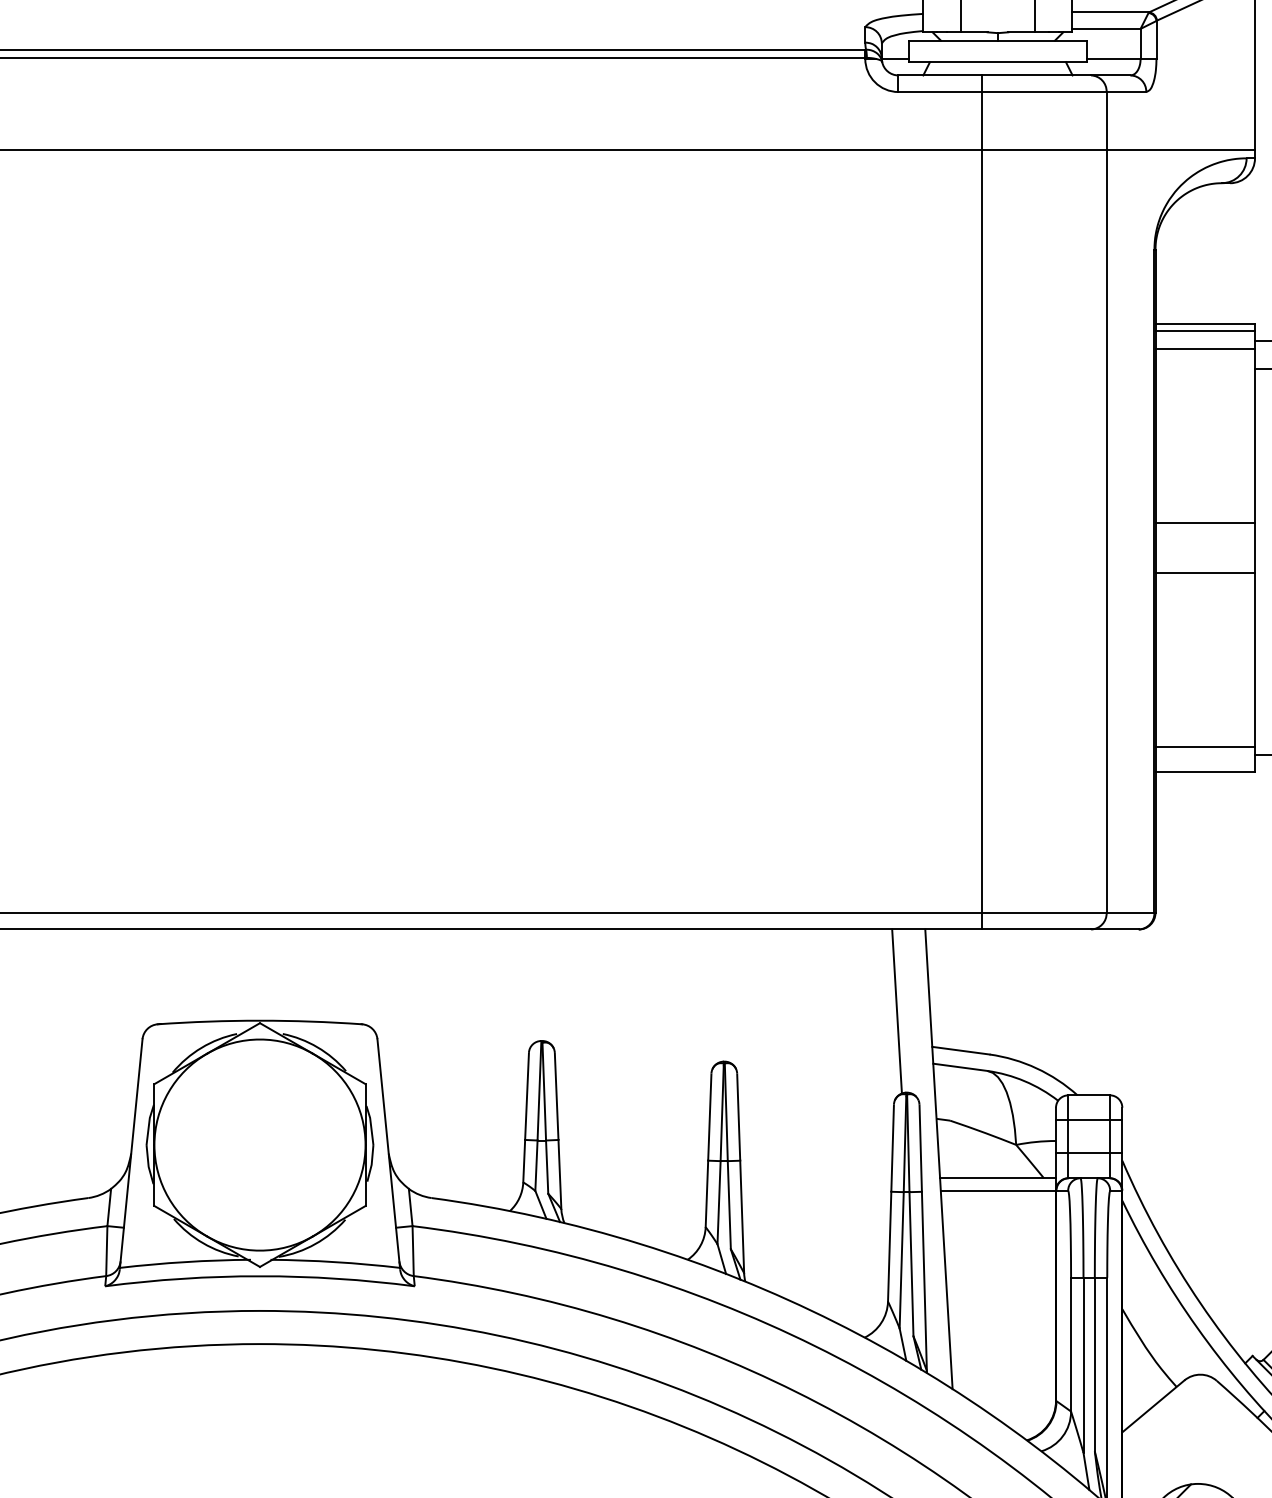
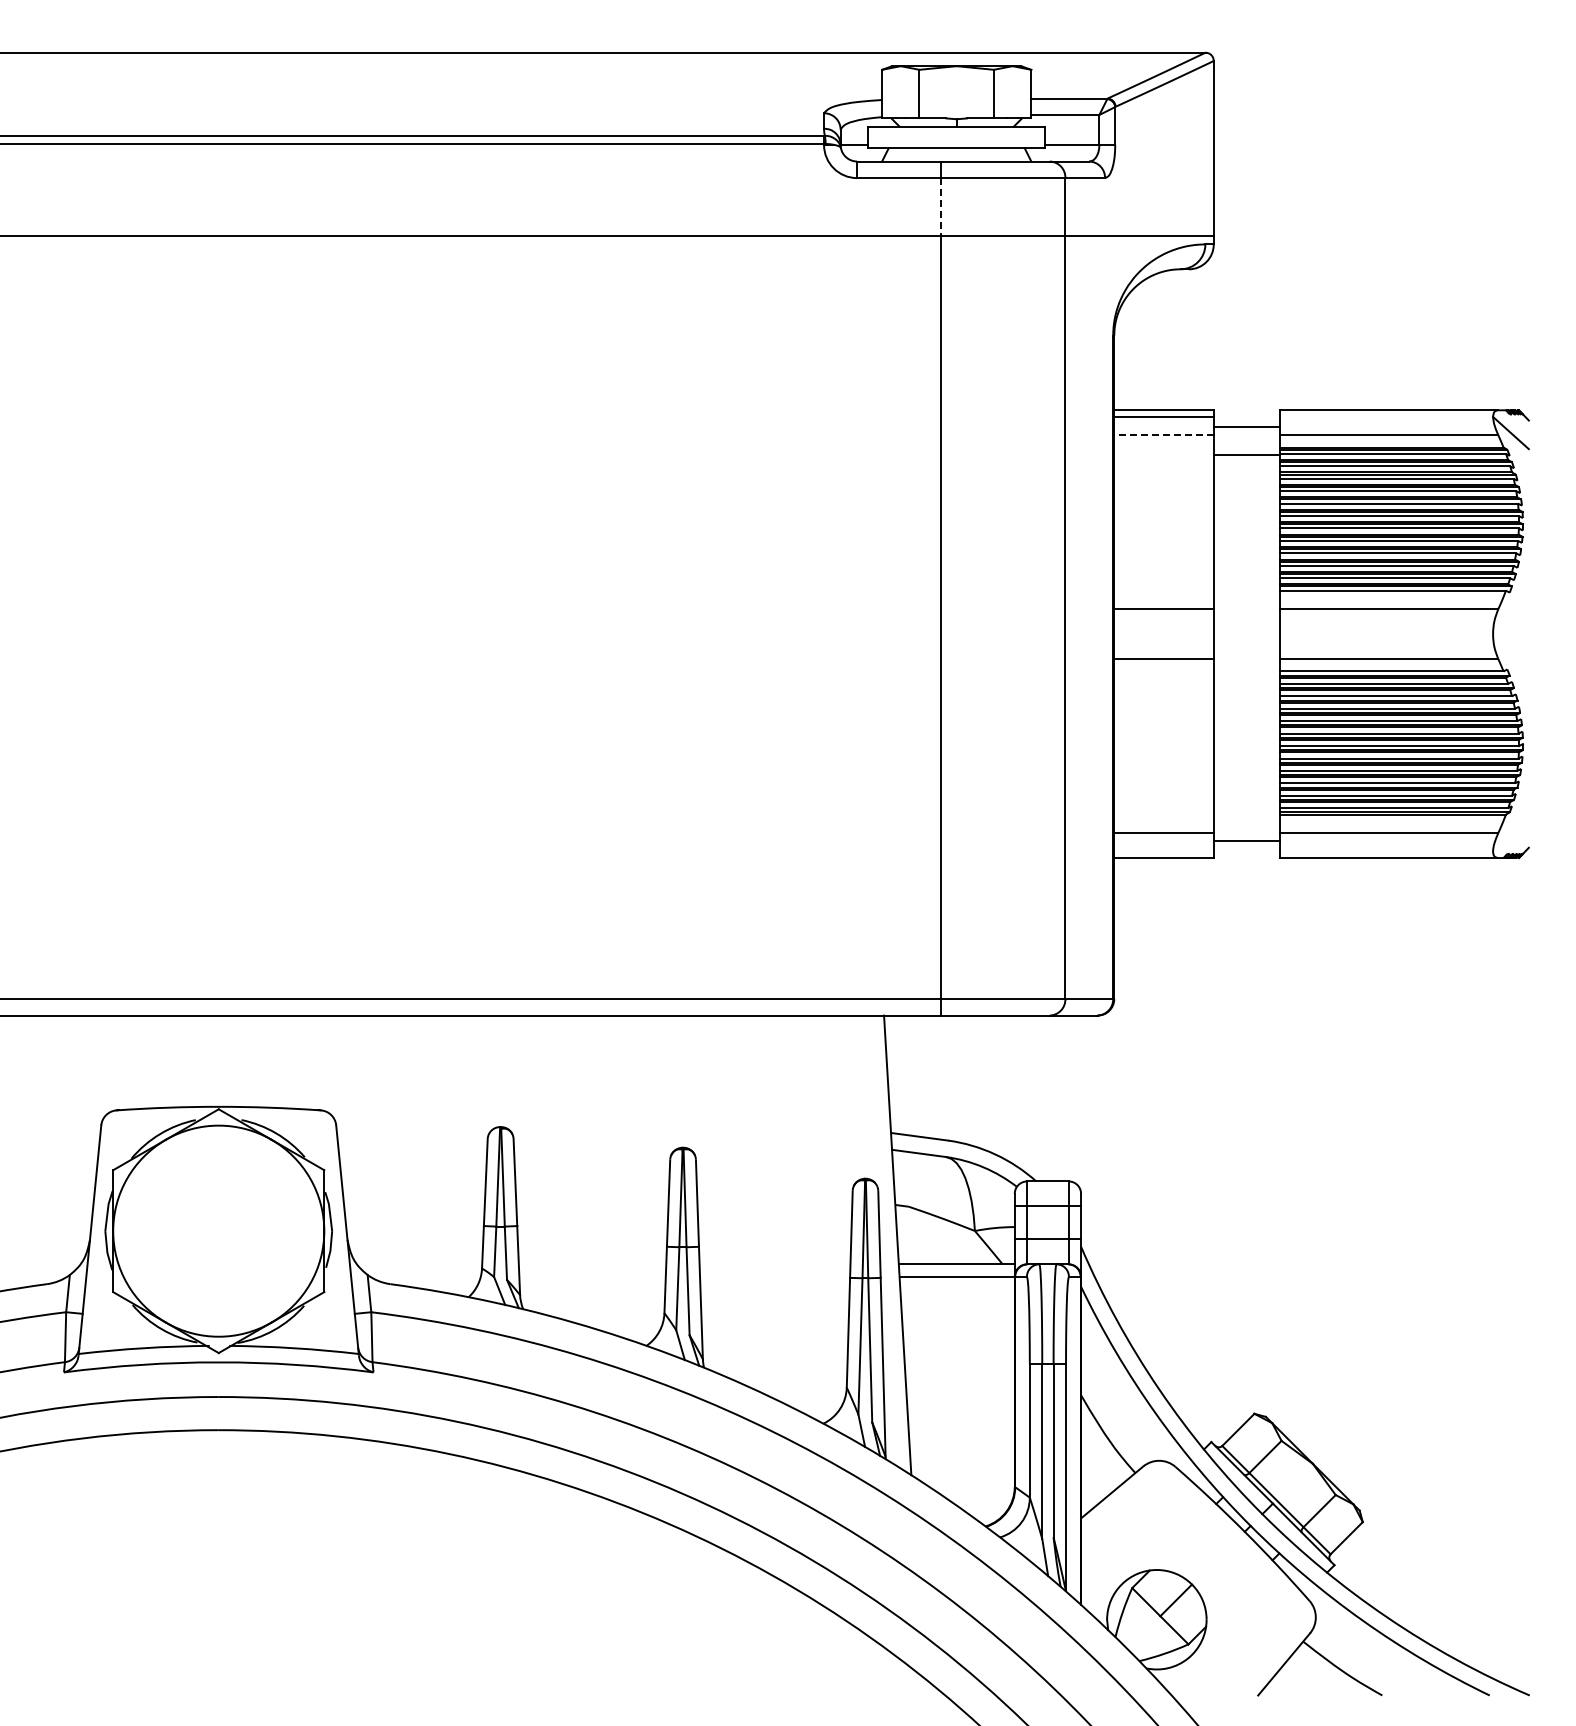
line: (982, 121) -> (941, 207), solid -> dashed
line: (1205, 349) -> (1164, 435), solid -> dashed
line: (896, 1011) -> (855, 1097), removed

